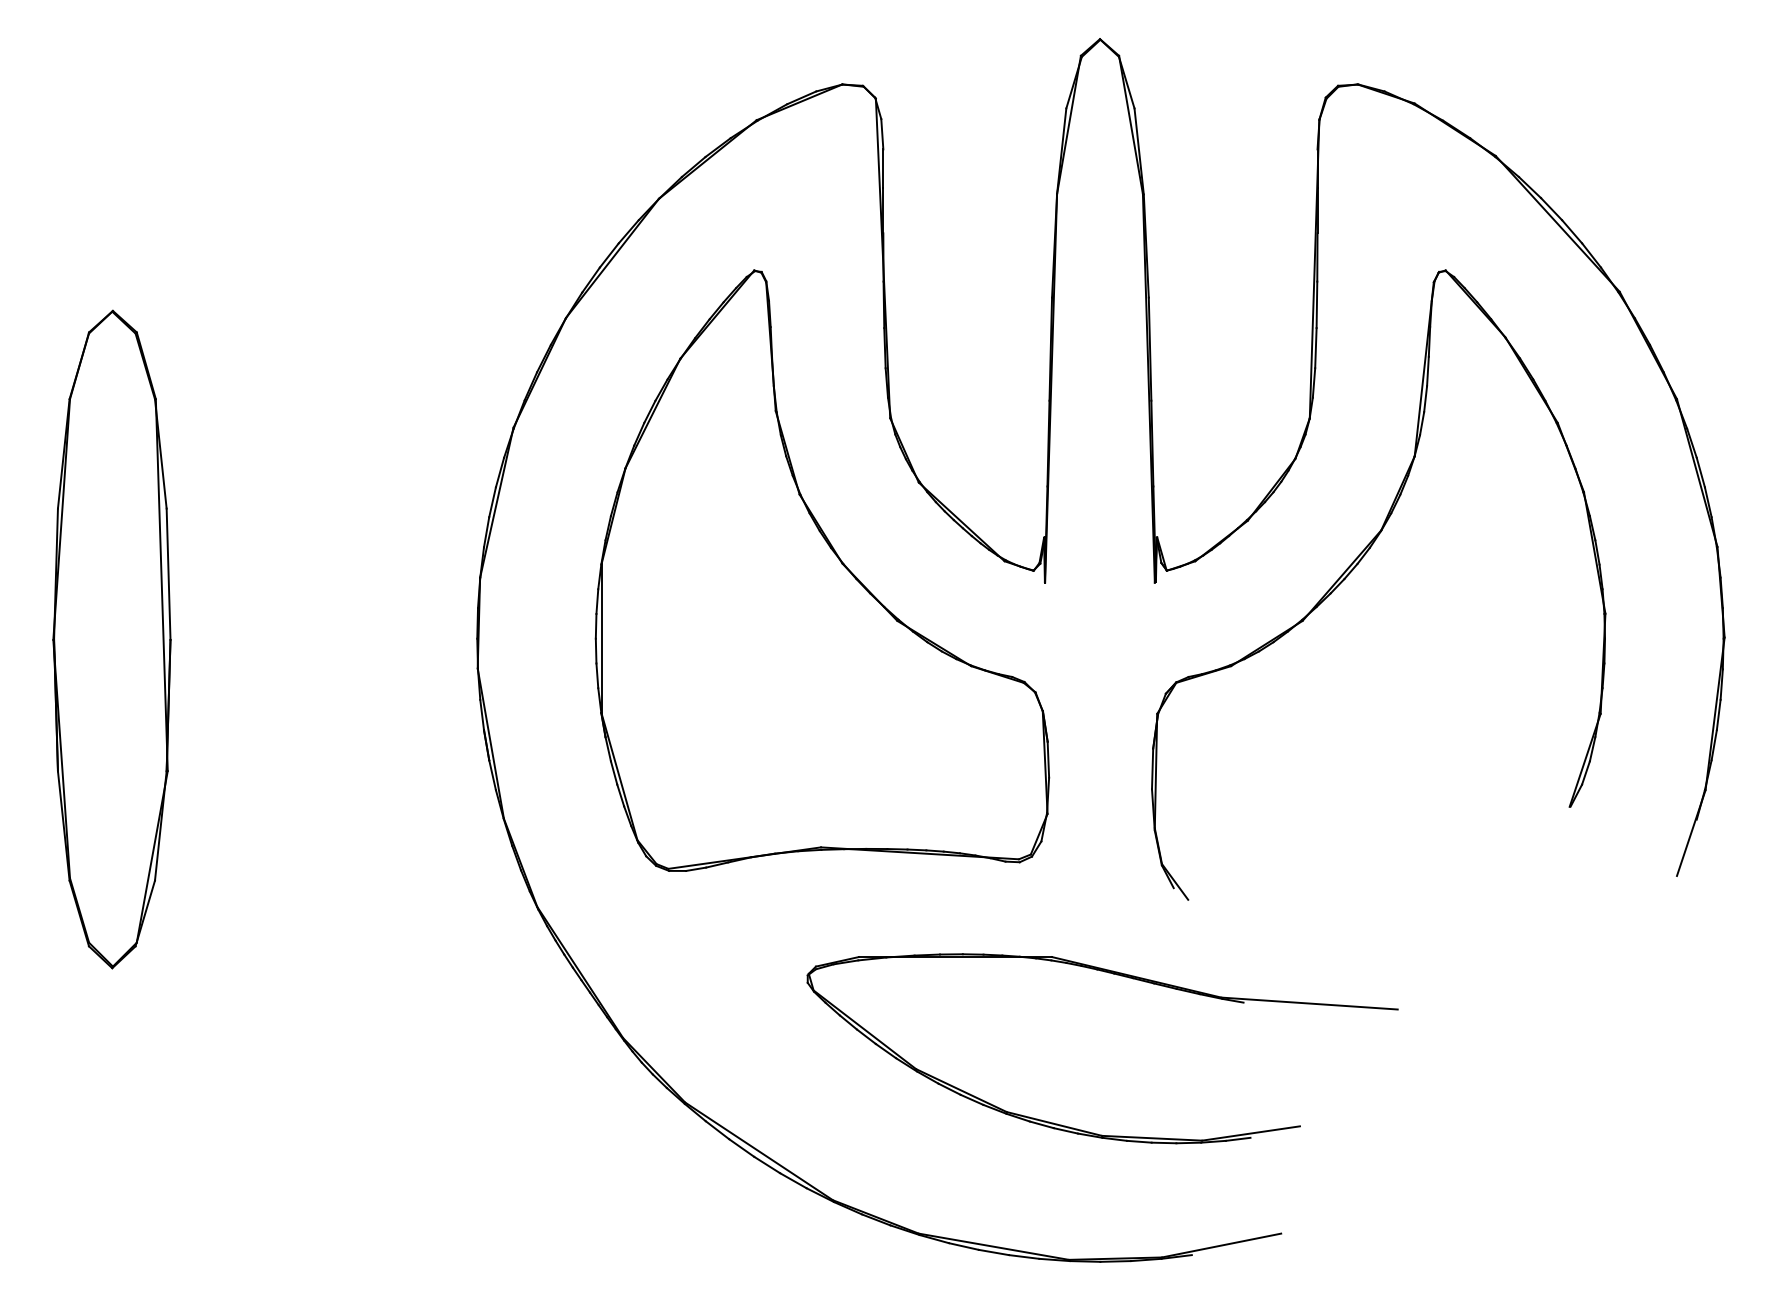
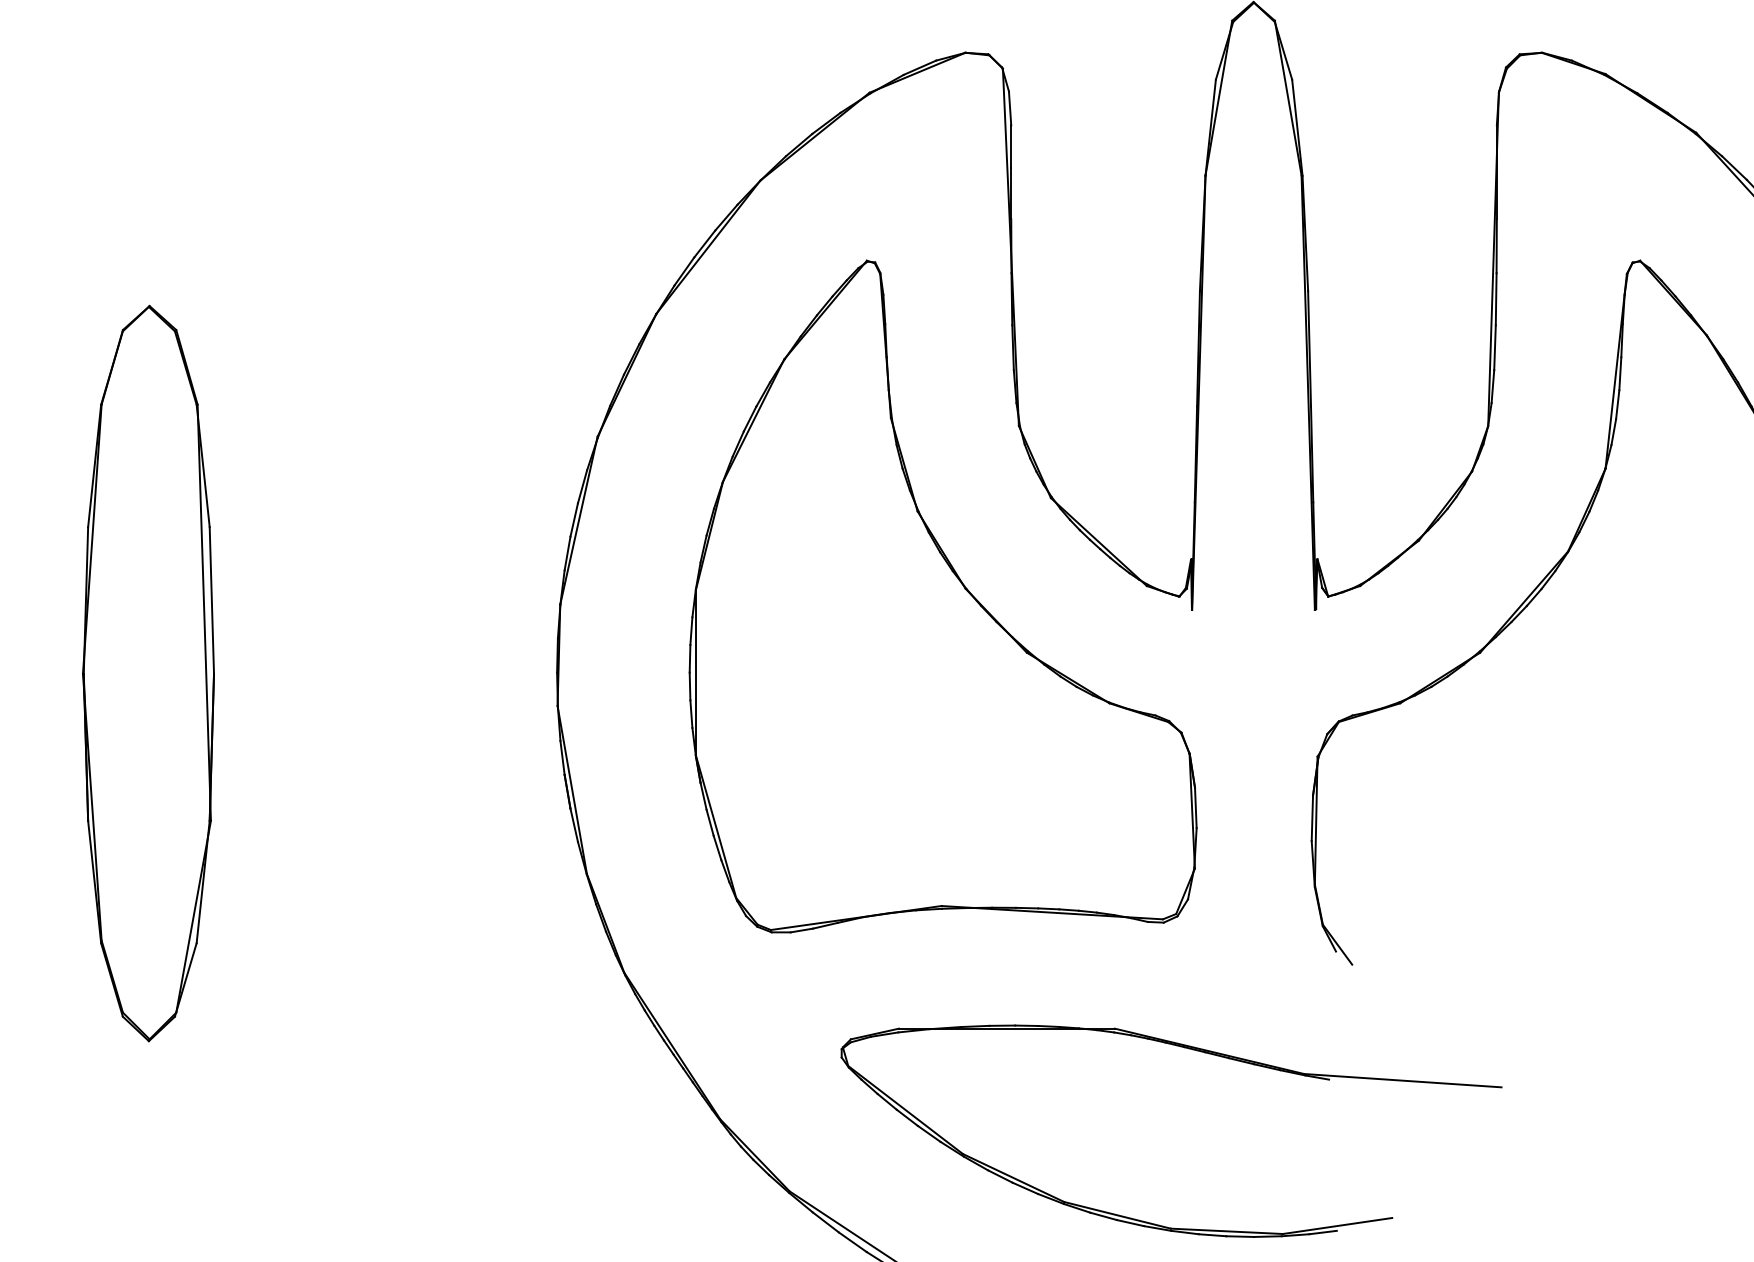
part: (1121, 976) -> (1192, 1050), moved

